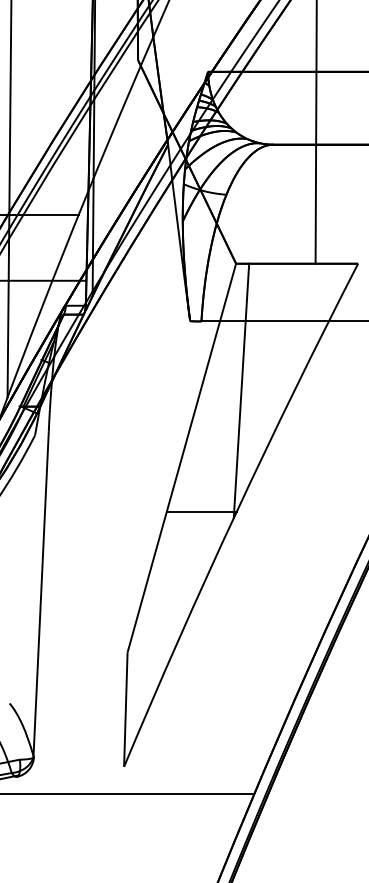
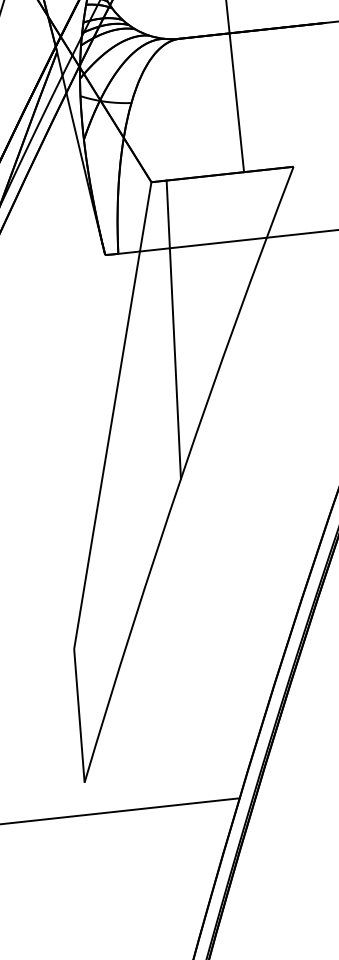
line: (201, 511) -> (142, 475), removed

